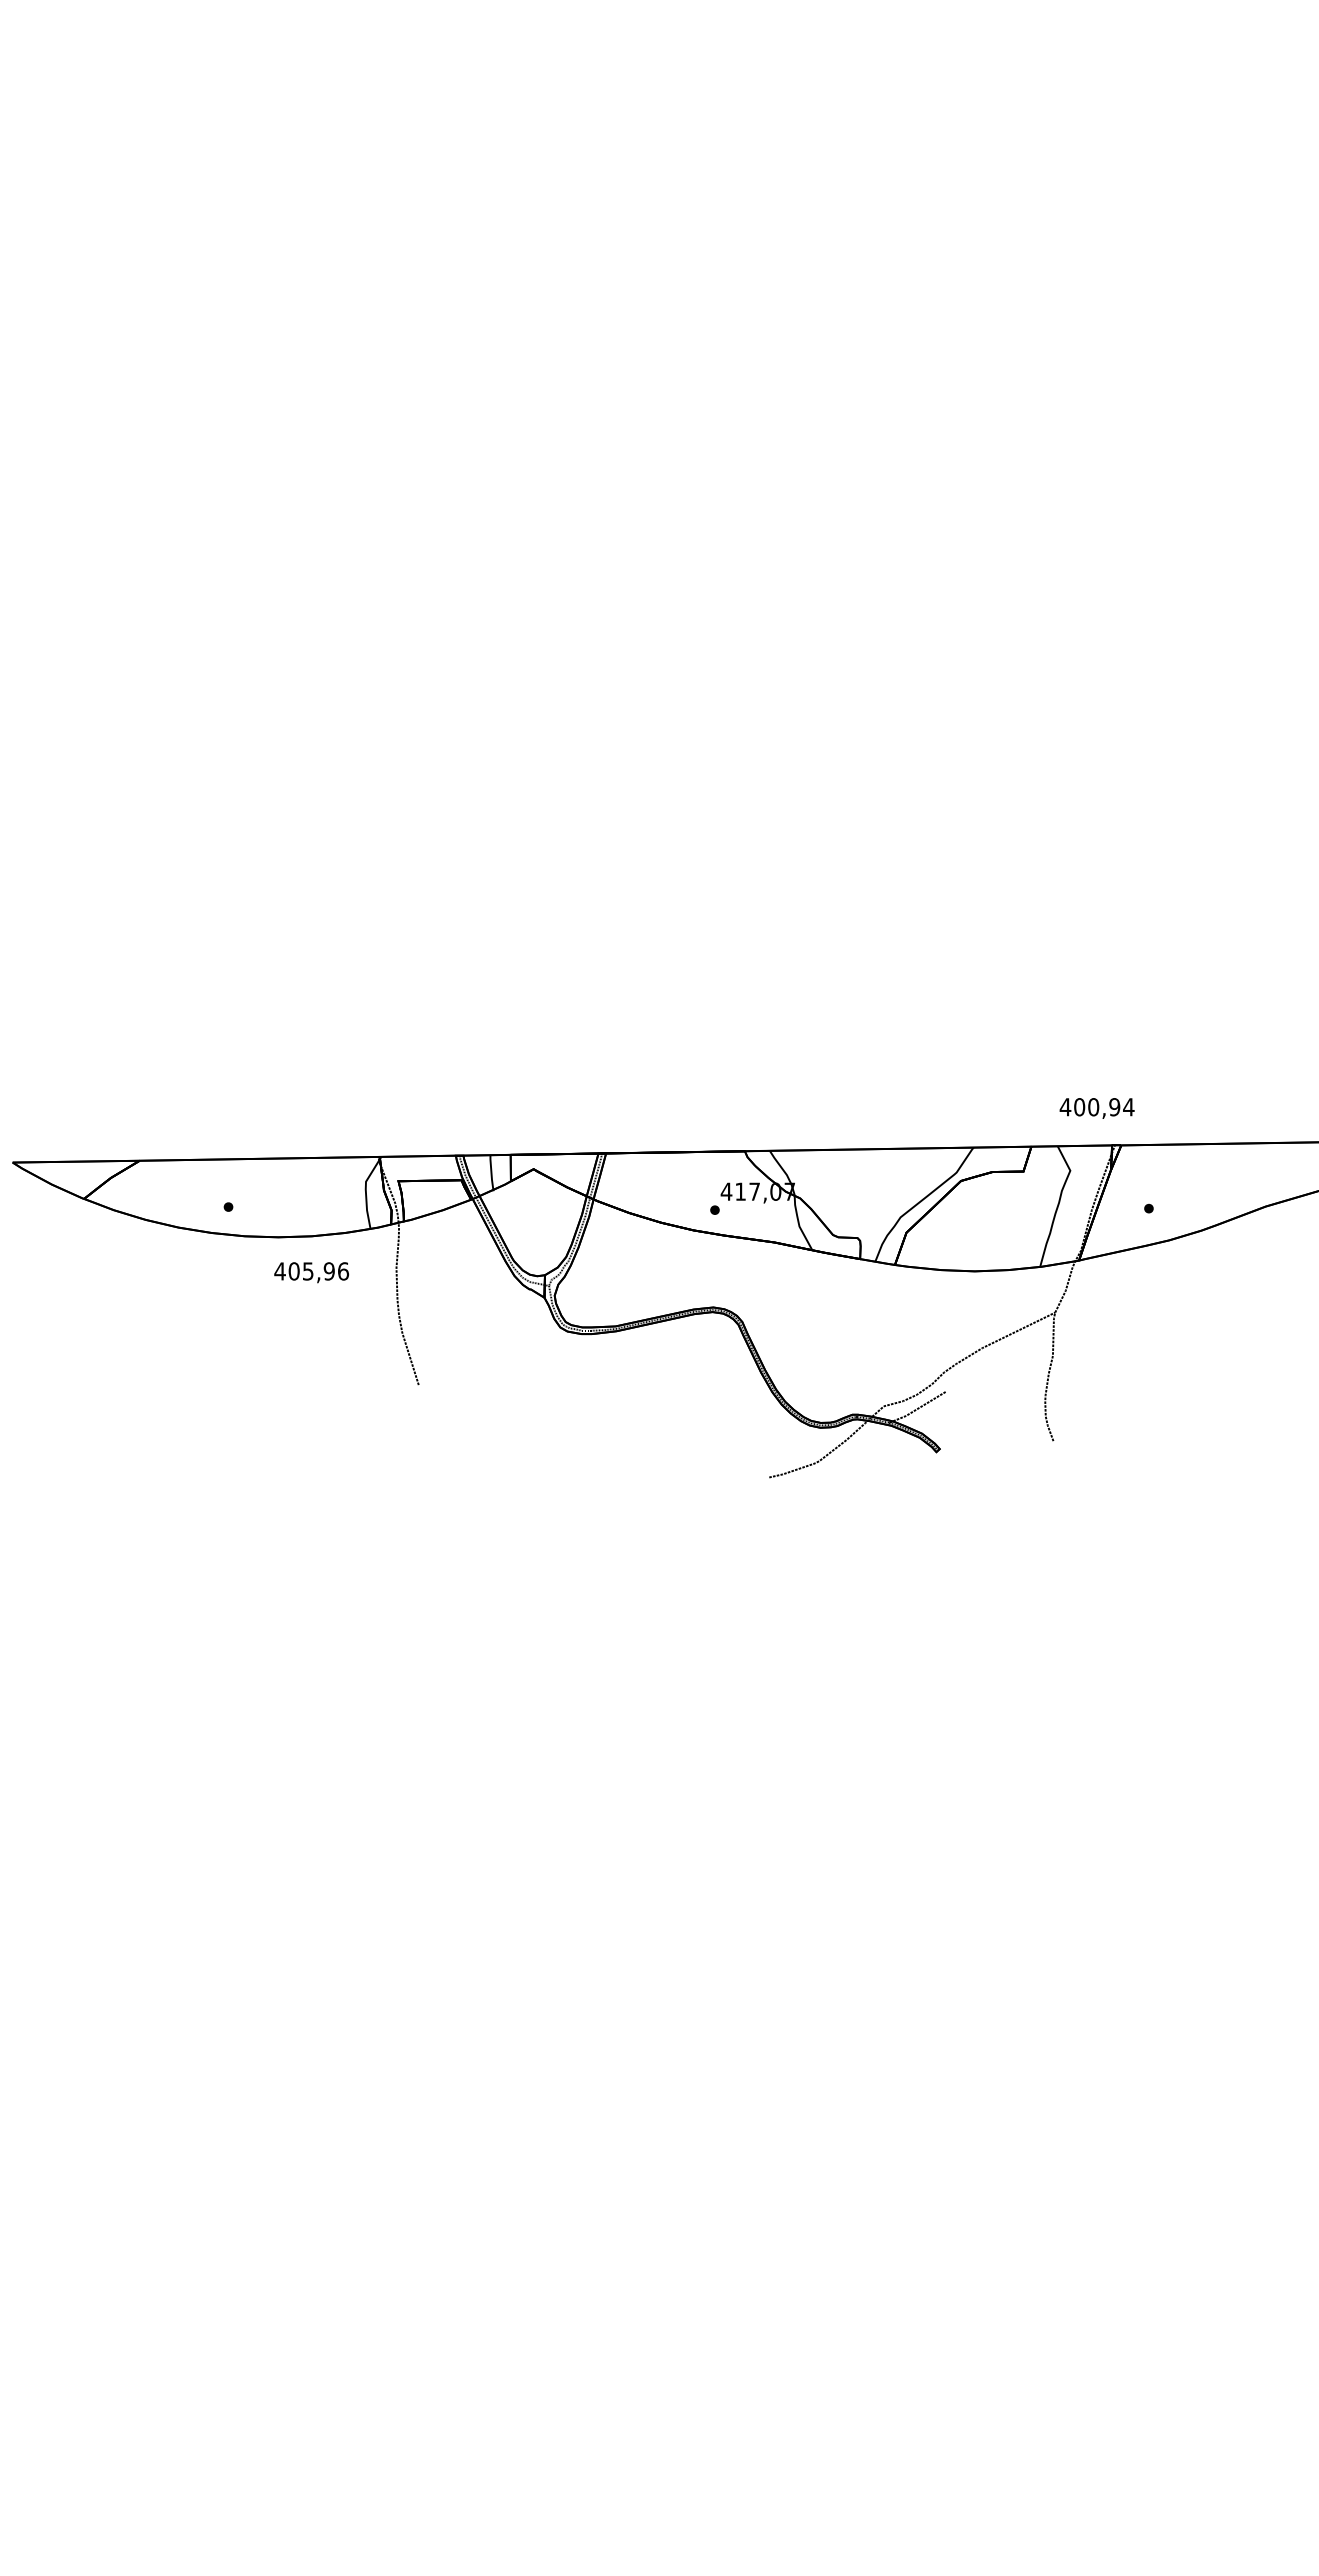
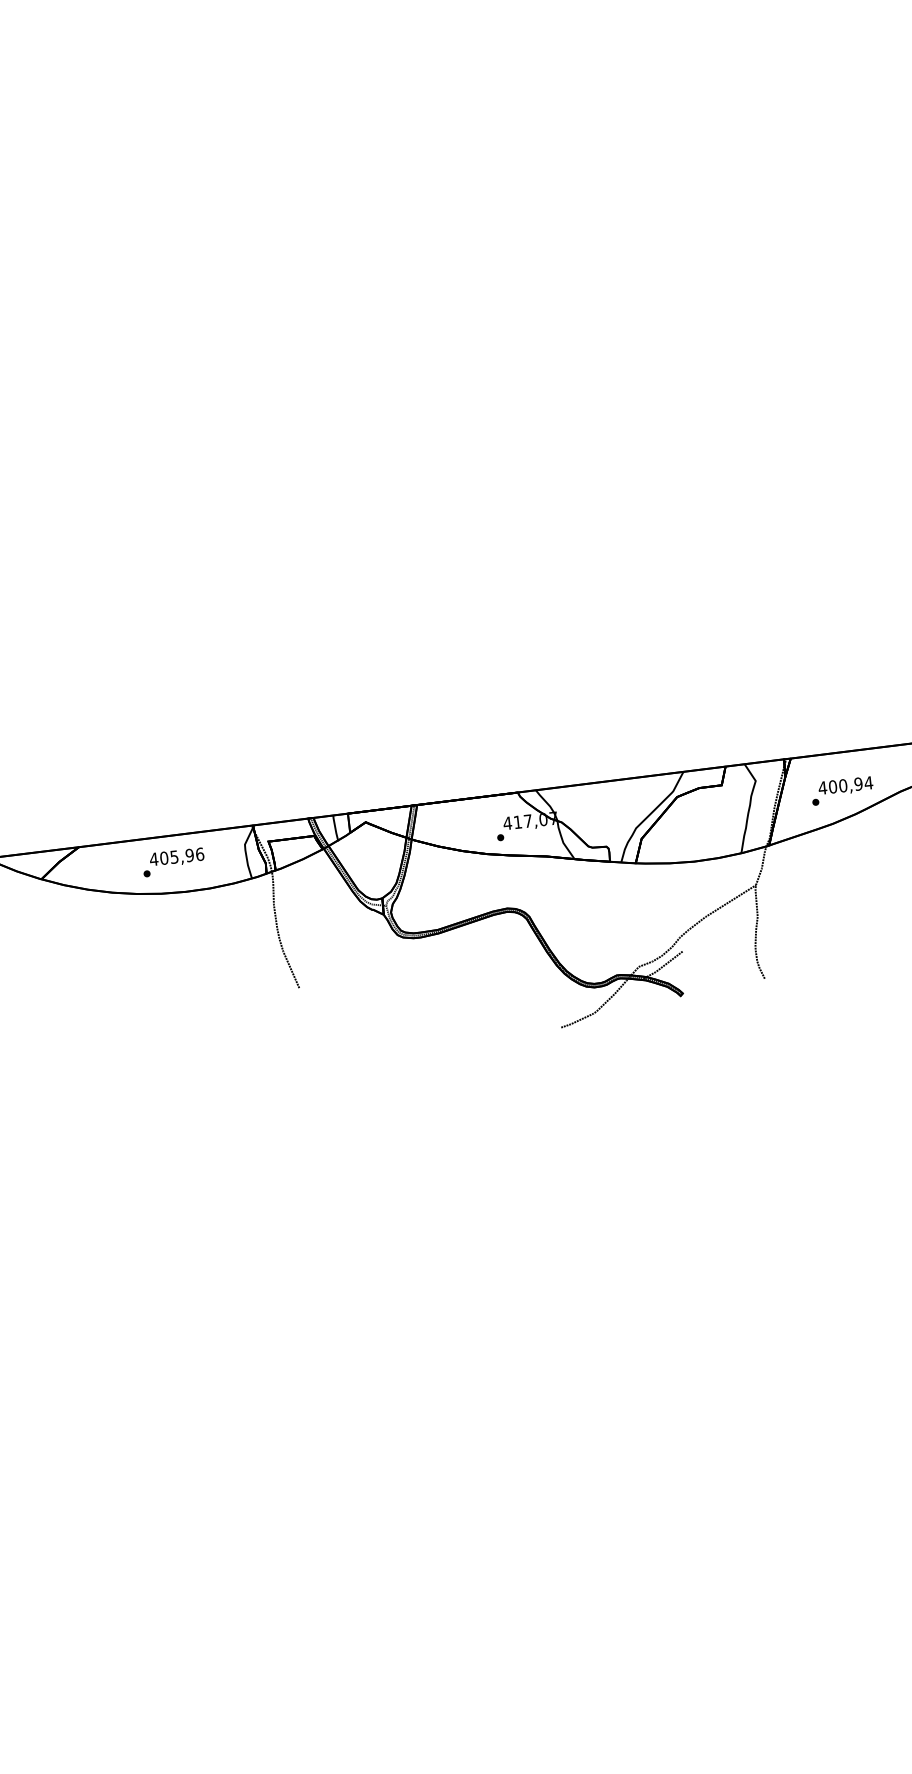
text: (1096, 1108) -> (845, 786), moved
text: (311, 1272) -> (176, 857), moved

